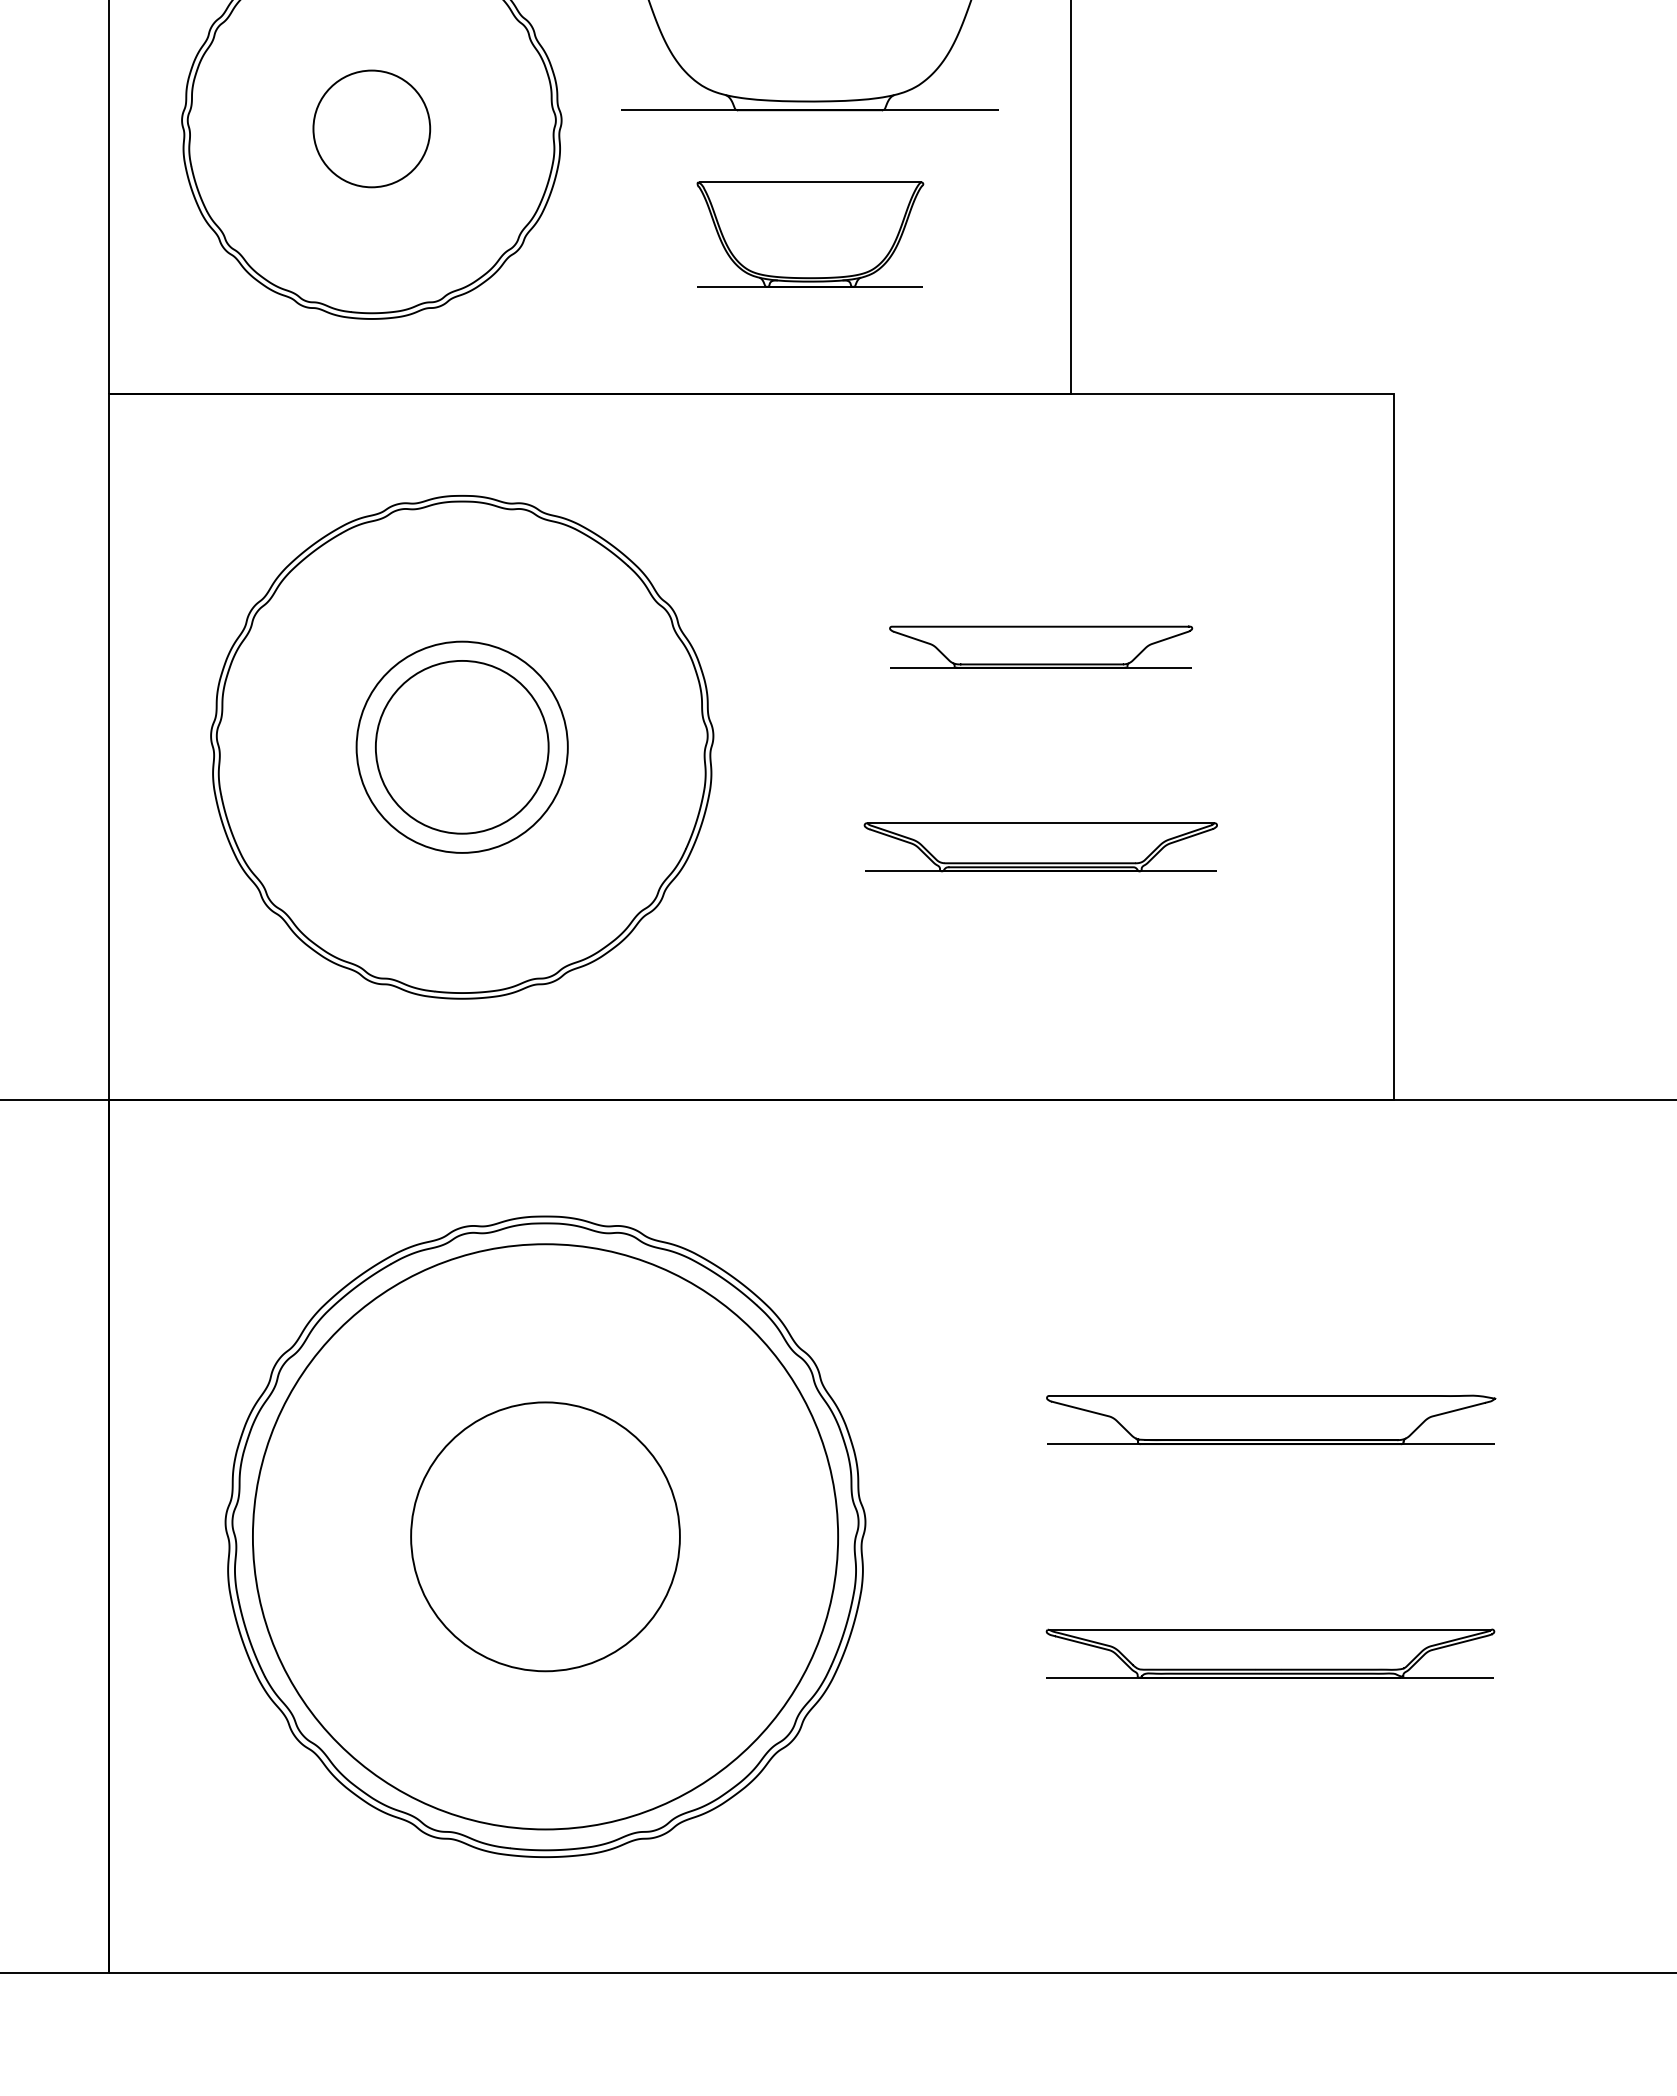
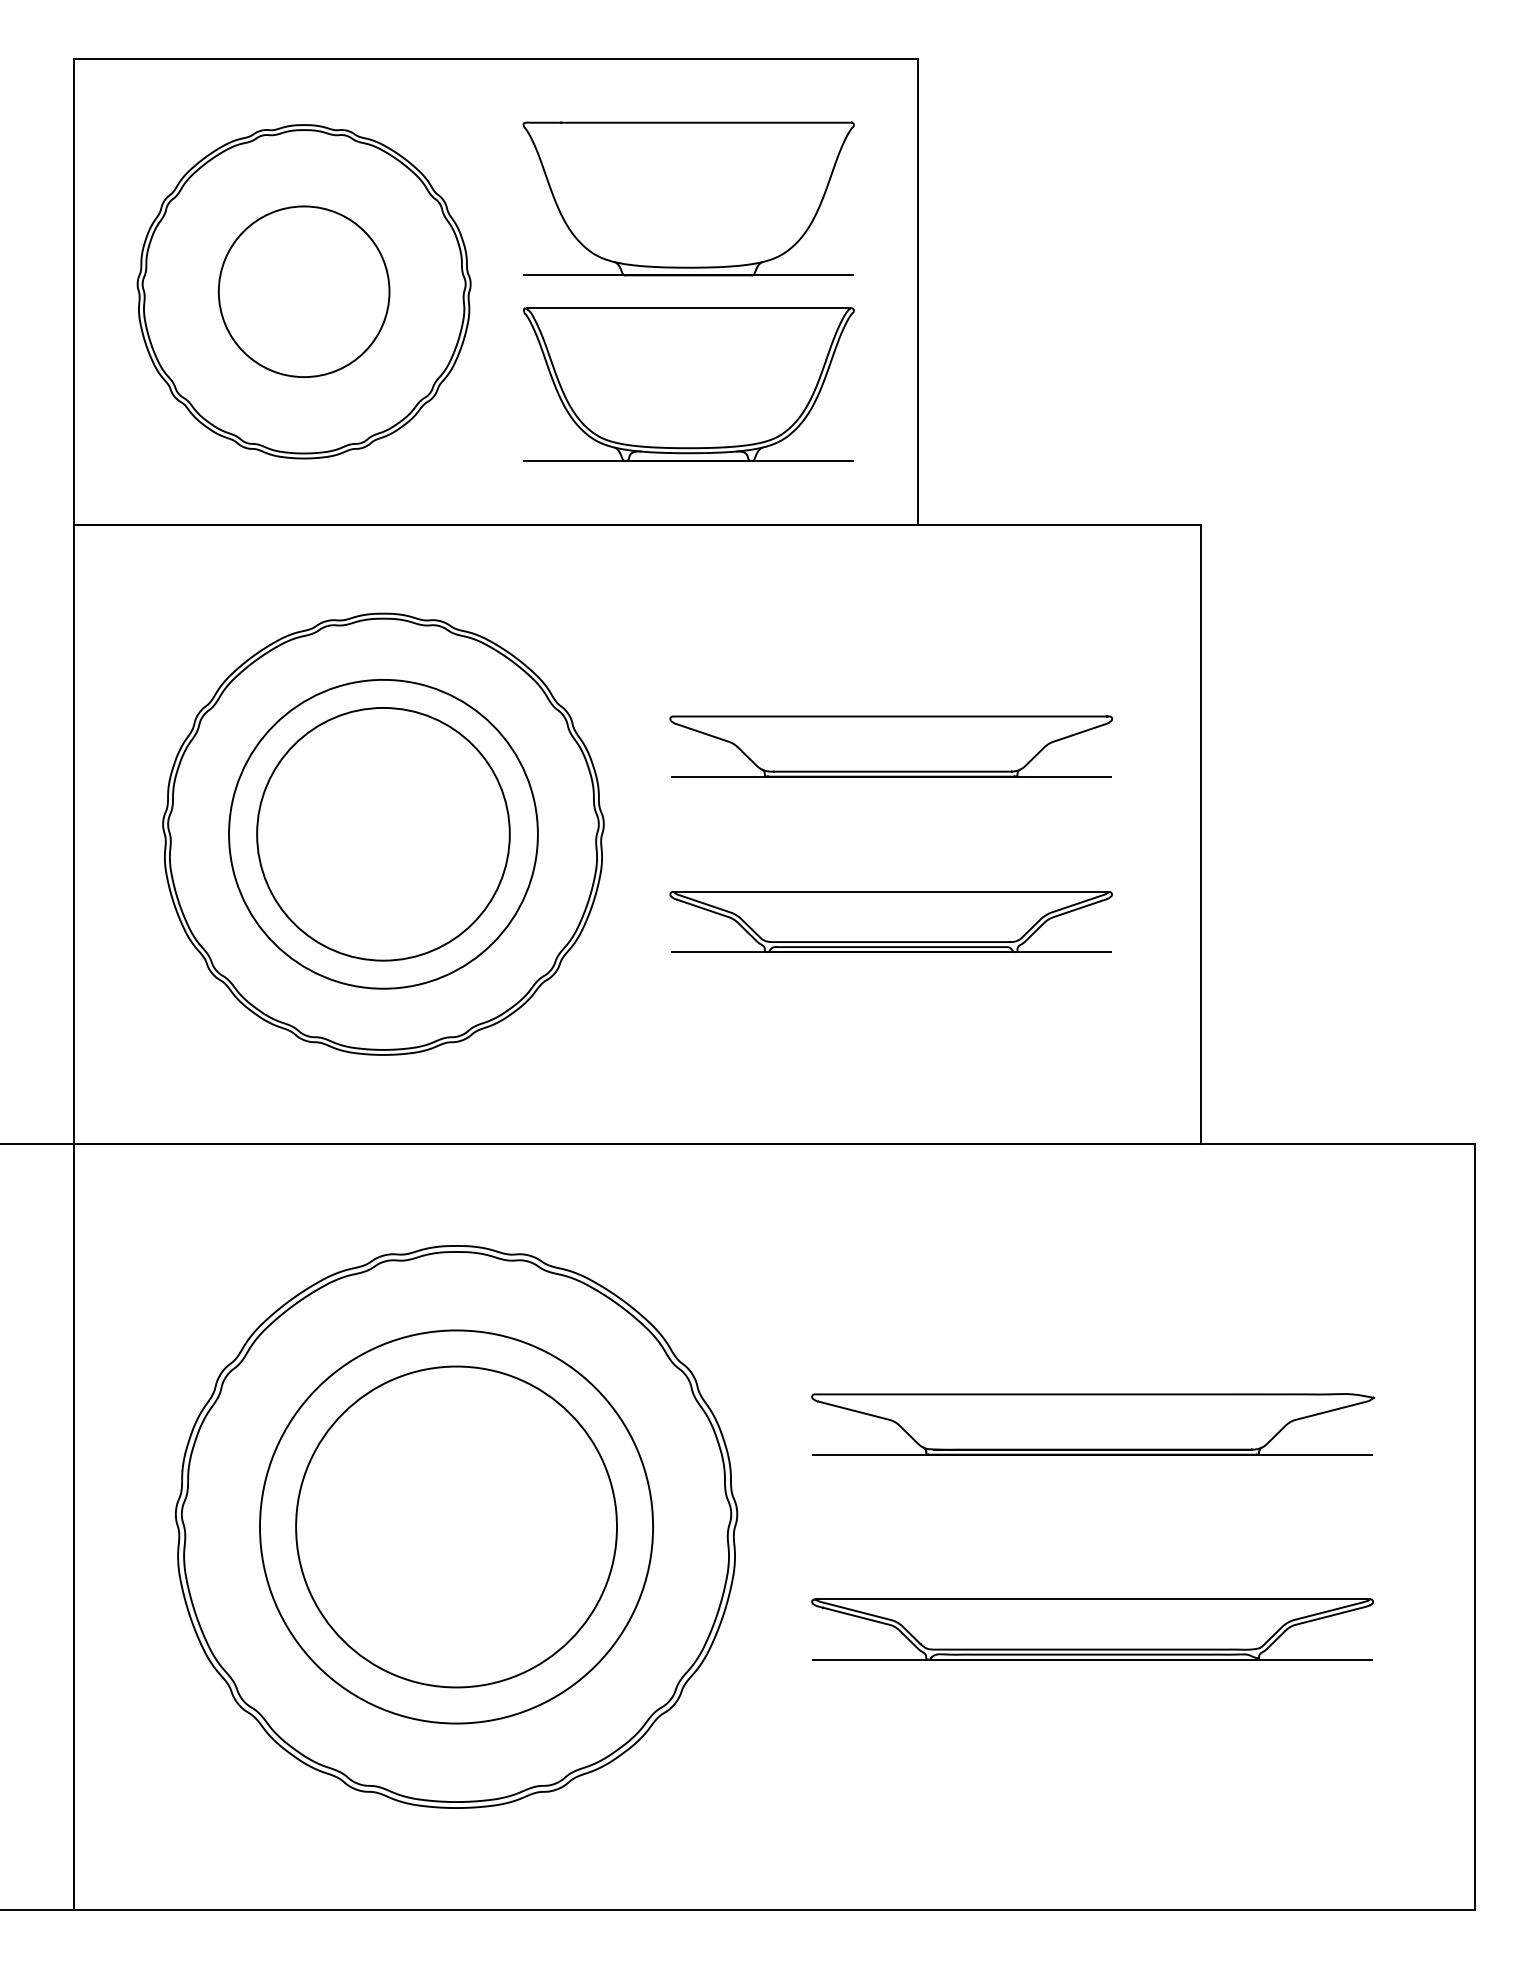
circle: (371, 128) -> (303, 291), size x1.67
part: (809, 234) -> (688, 384), size x1.67
part: (1041, 647) -> (891, 746), size x1.67
circle: (462, 746) -> (383, 833), size x1.67
circle: (462, 746) -> (383, 833), size x1.67
part: (1040, 846) -> (890, 921), size x1.43
part: (1271, 1420) -> (1093, 1424), size x1.43
circle: (545, 1536) -> (456, 1526), size x0.62
circle: (545, 1536) -> (456, 1526), size x1.67
part: (1270, 1653) -> (1092, 1629), size x1.43

